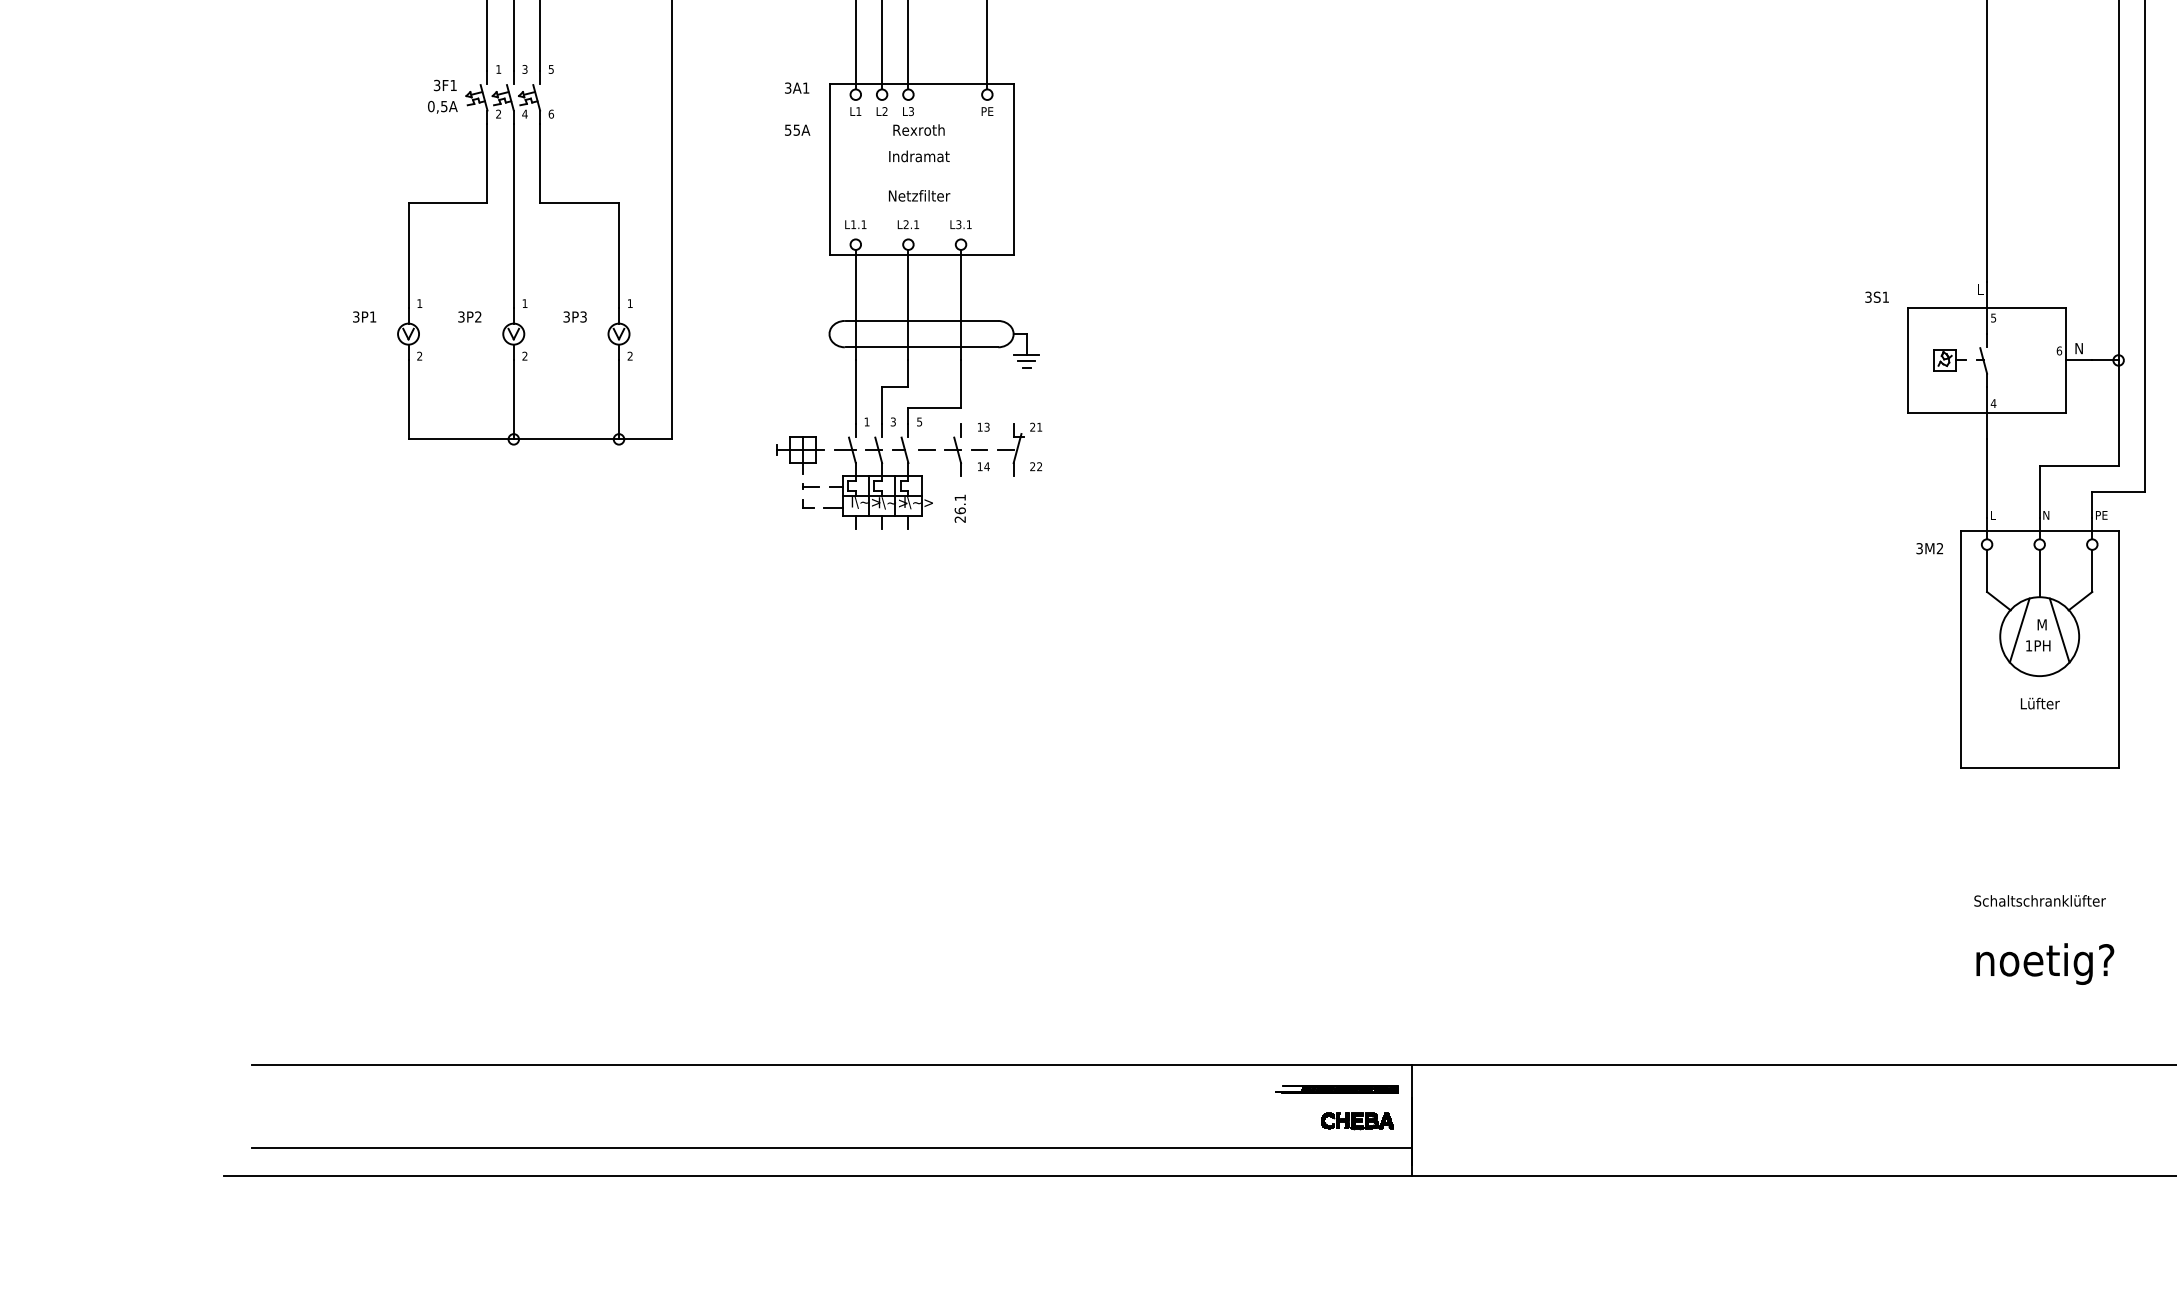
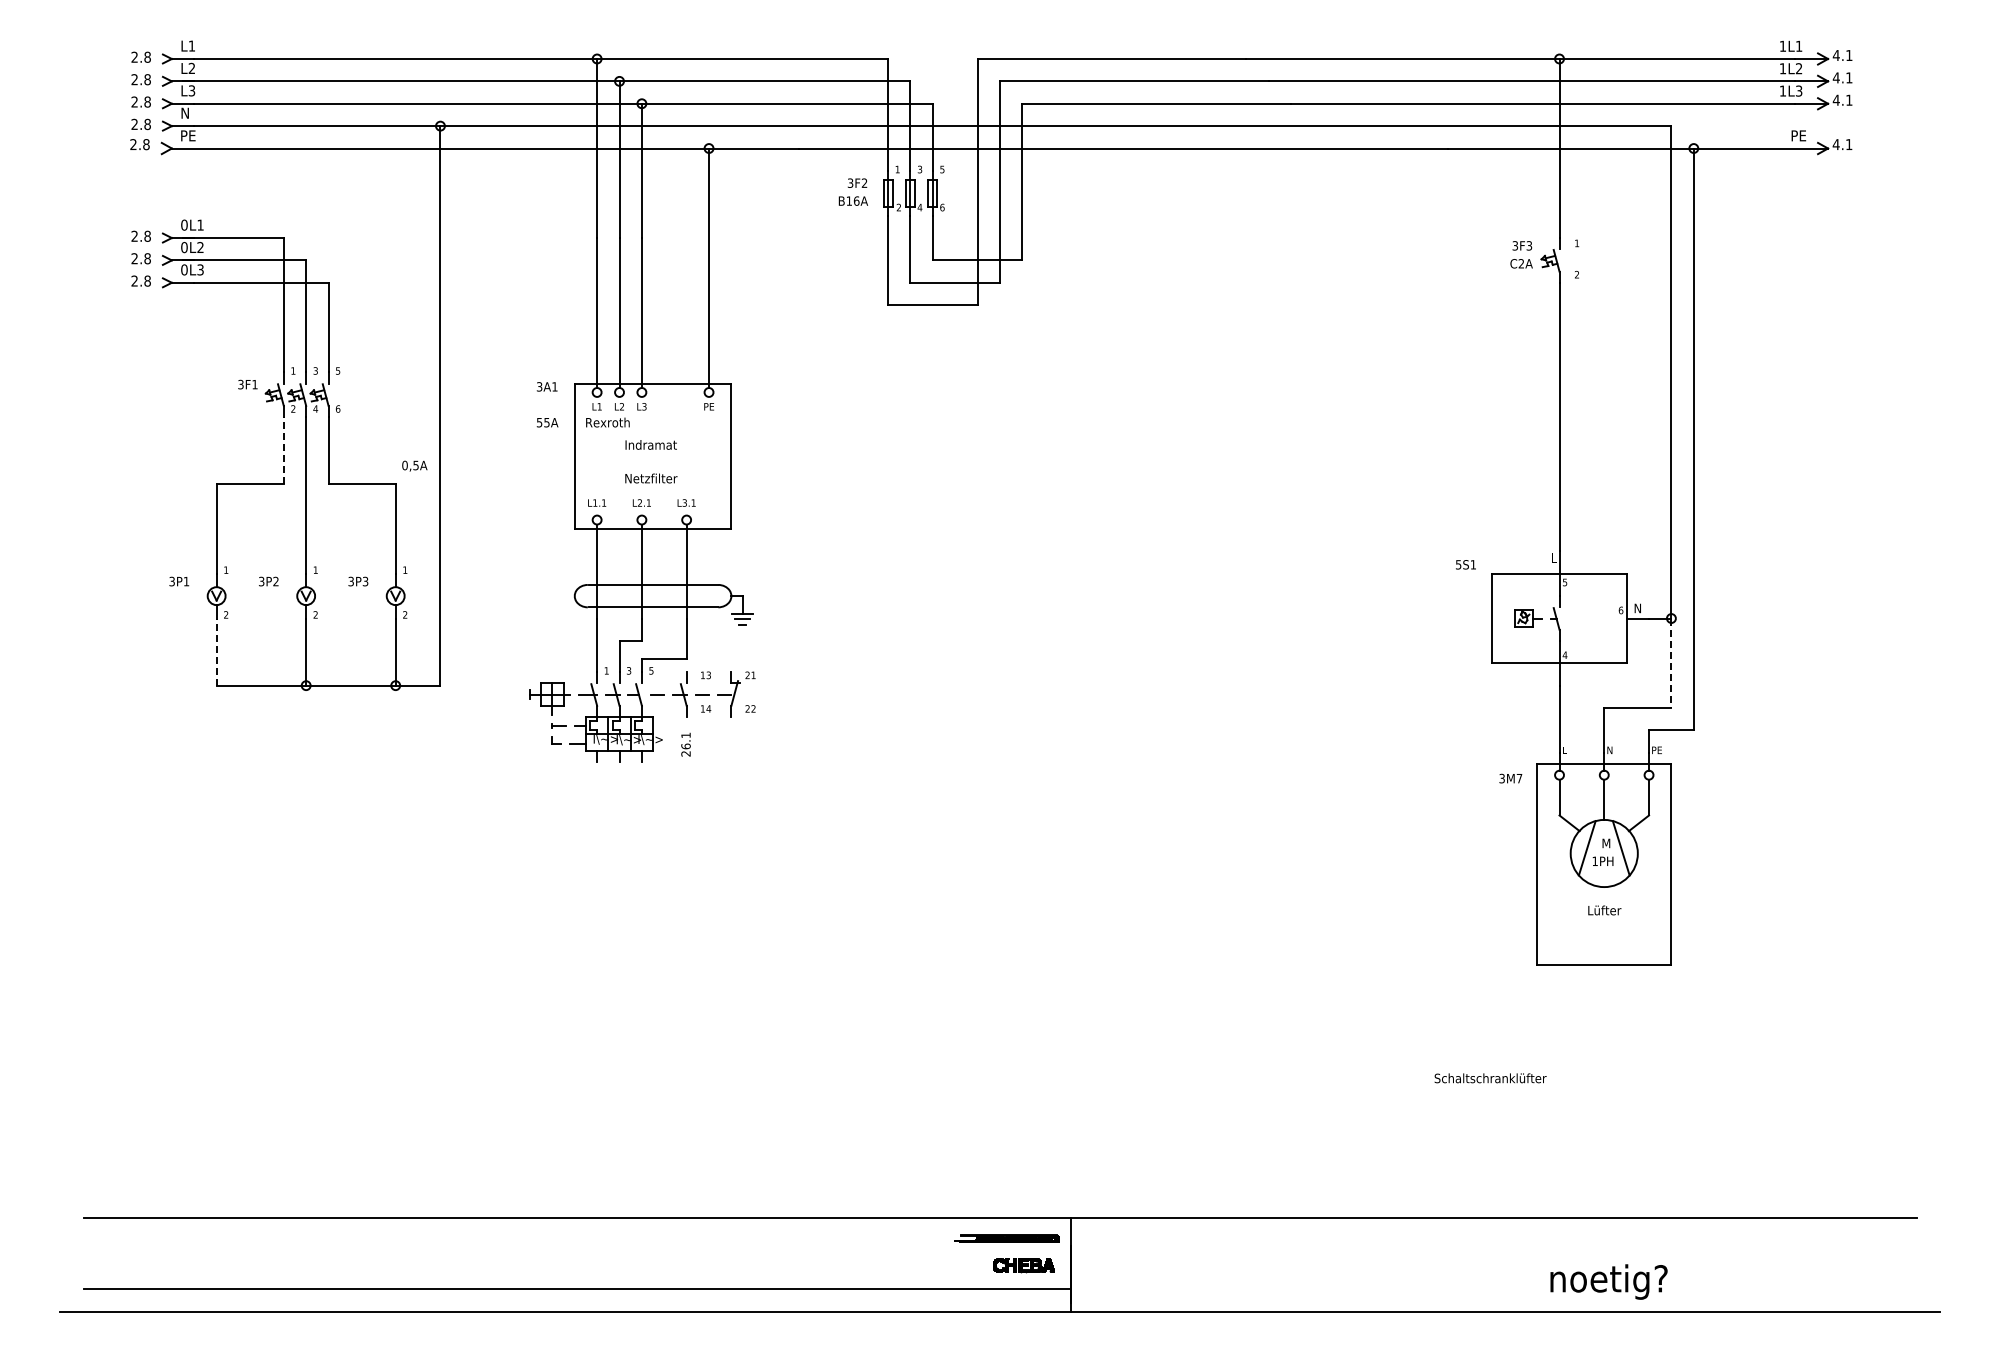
text: (442, 106) -> (414, 465), moved
text: (918, 130) -> (607, 422), moved
line: (487, 162) -> (283, 450), solid -> dashed
text: (1868, 296) -> (1458, 564), 3S1 -> 5S1
line: (408, 400) -> (216, 652), solid -> dashed
line: (2118, 413) -> (1671, 663), solid -> dashed
text: (1940, 548) -> (1519, 778), 3M2 -> 3M7
text: (2039, 901) -> (1490, 1078), moved
text: (2044, 963) -> (1608, 1281), moved

